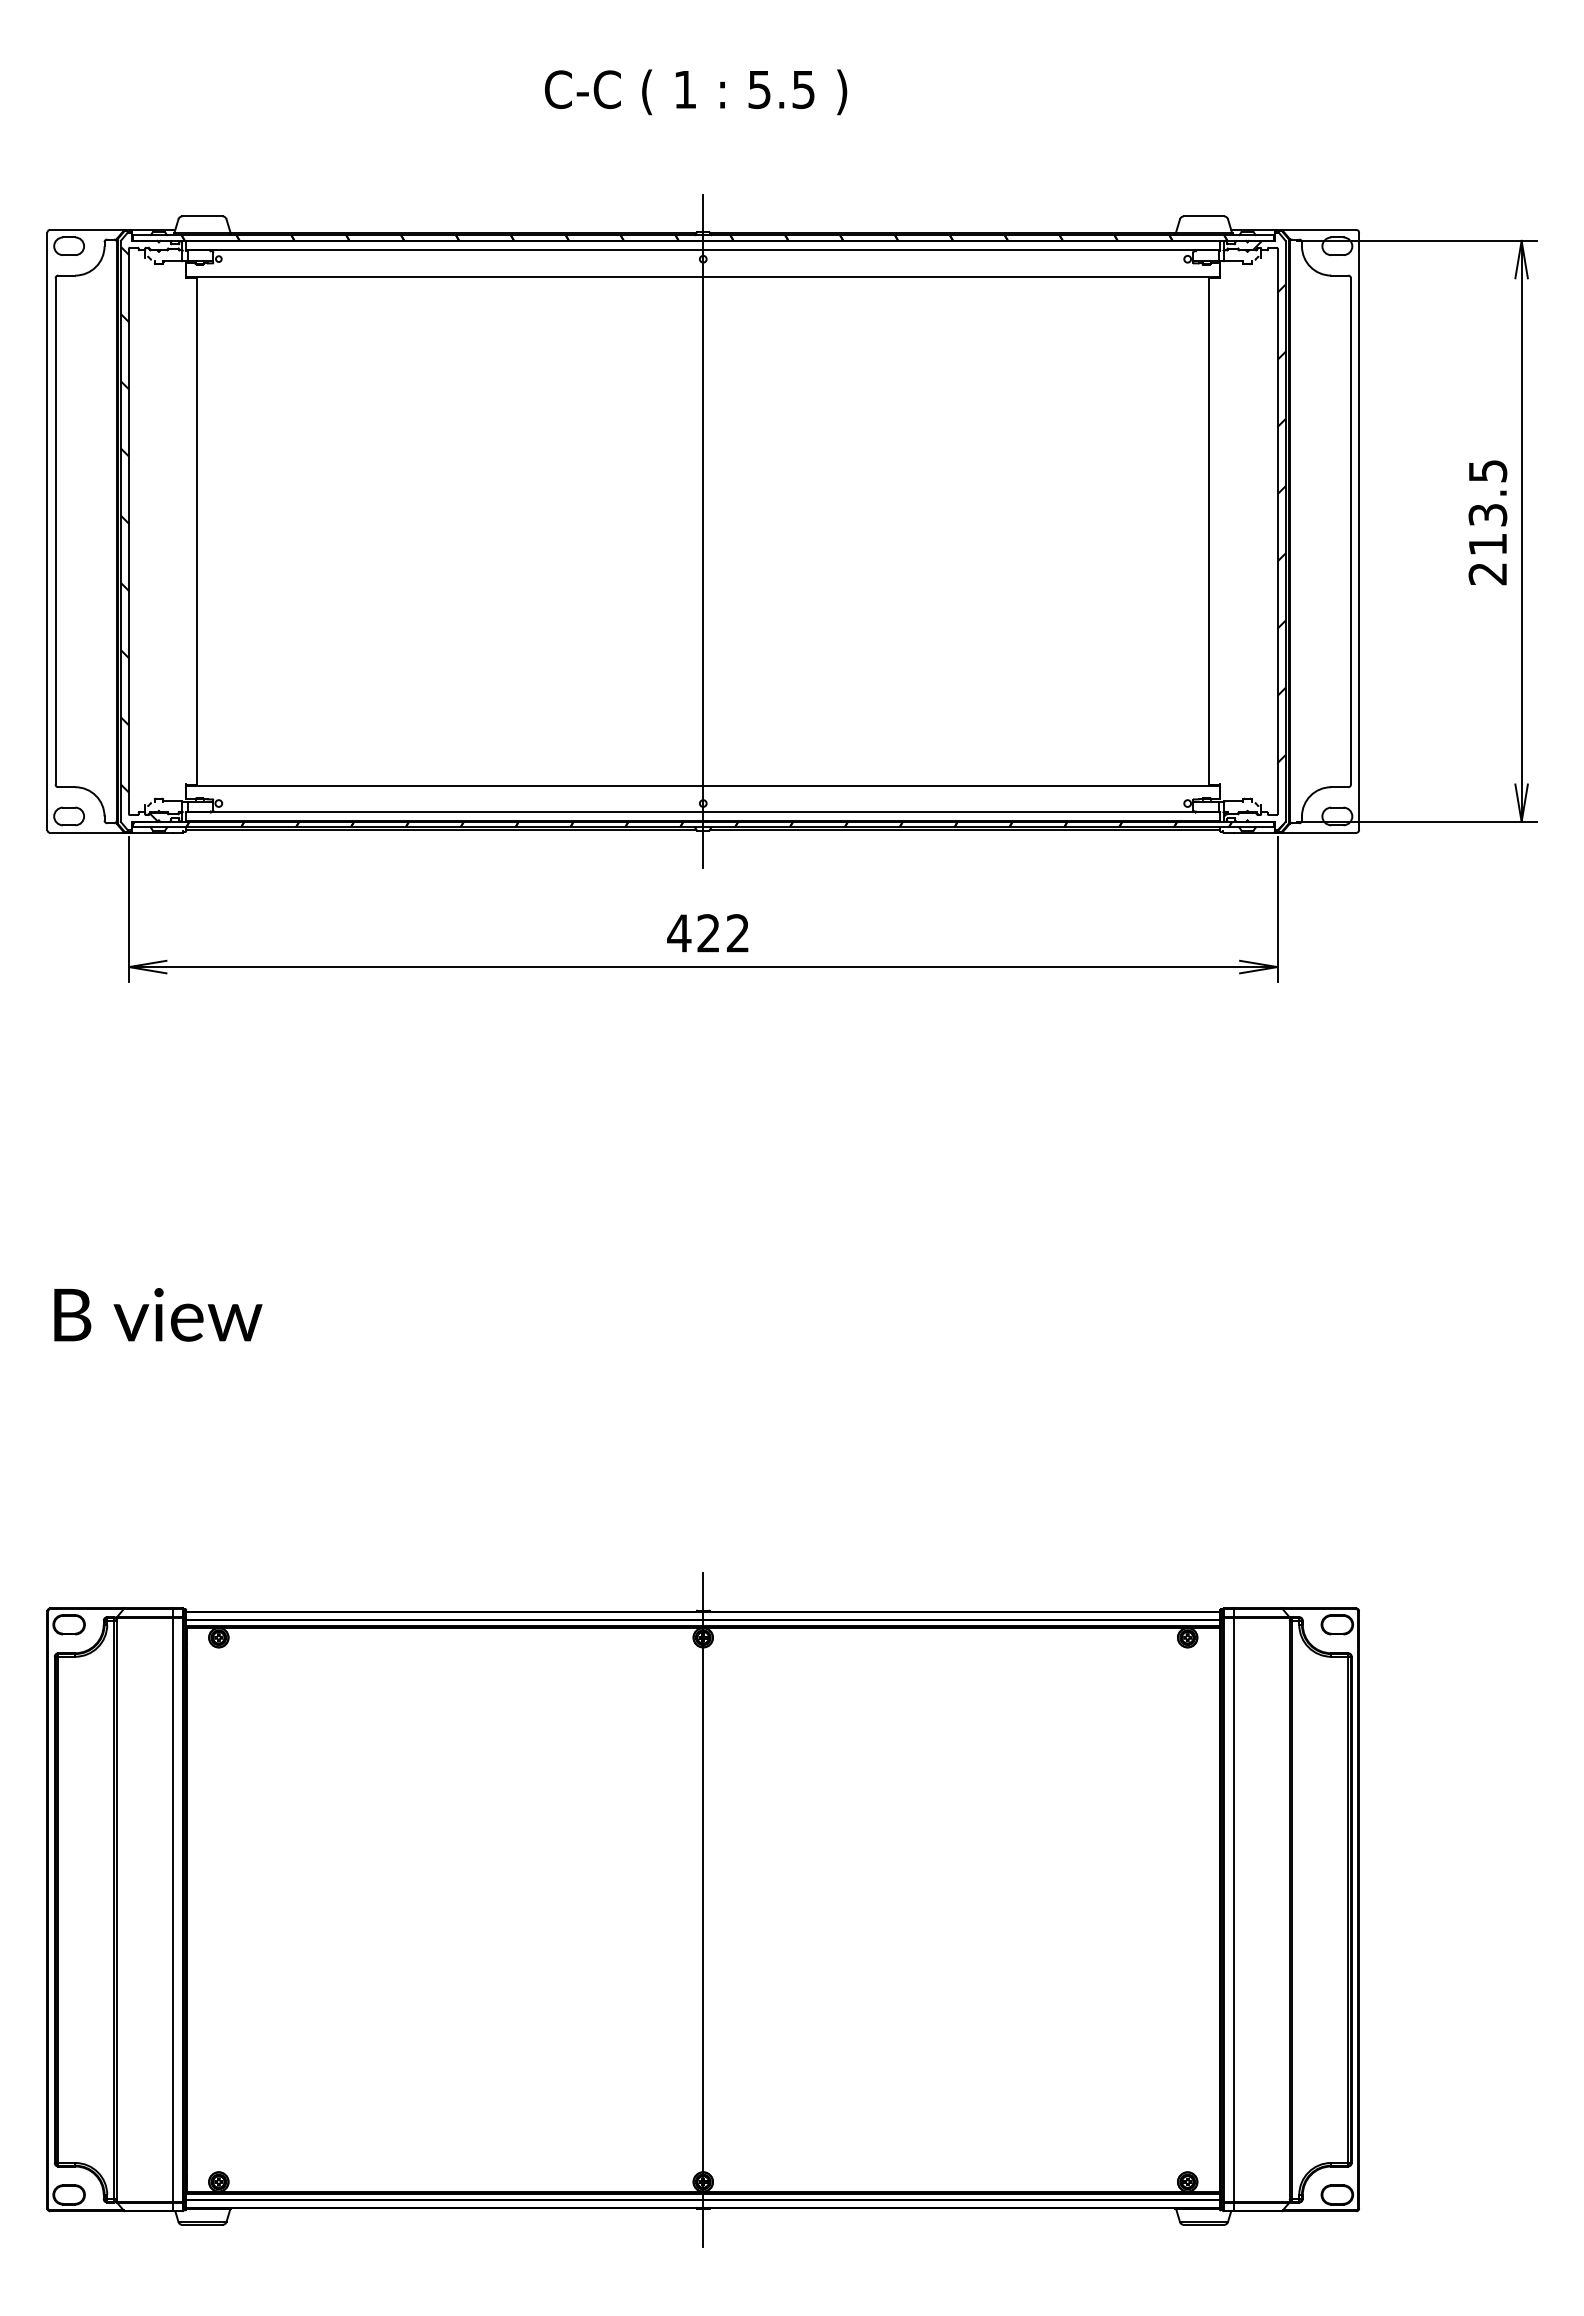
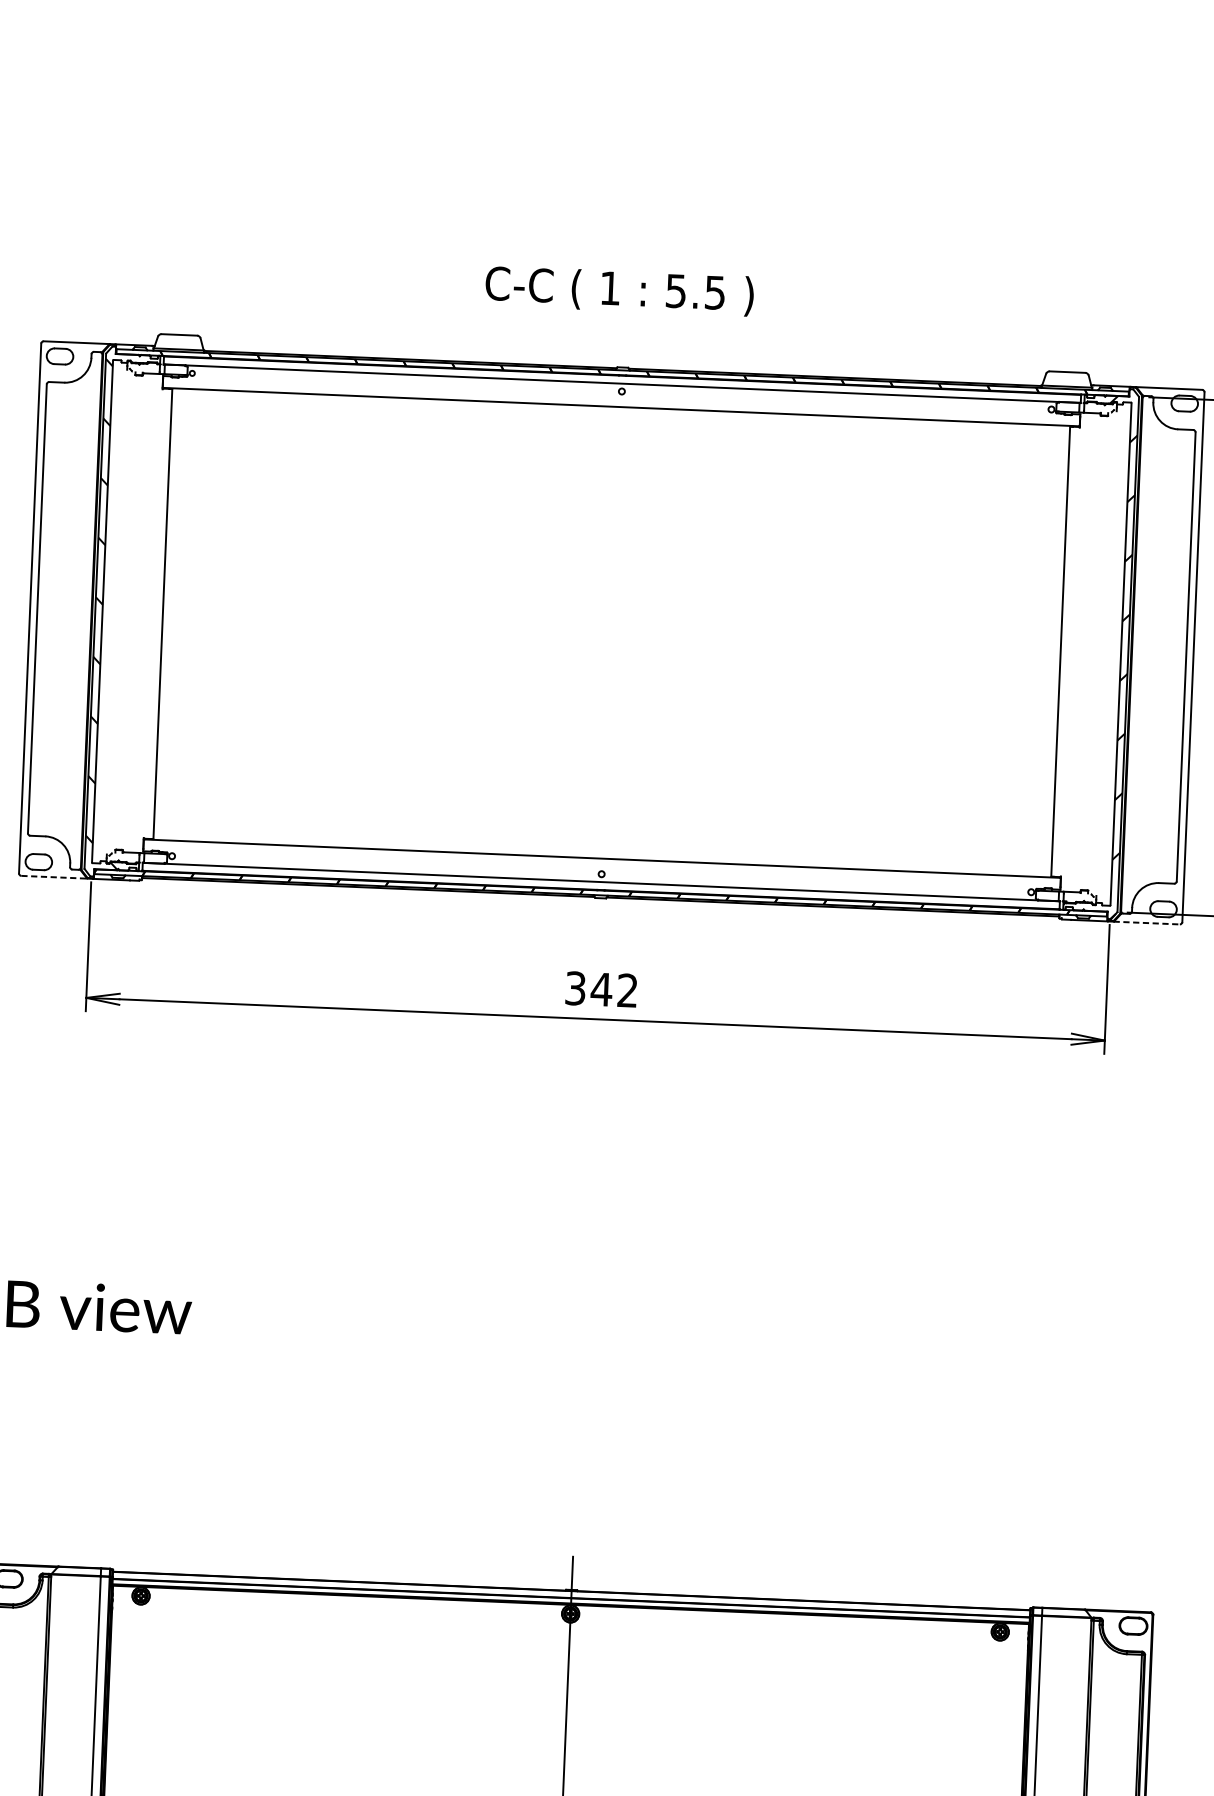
text: (696, 92) -> (620, 291), moved
line: (703, 531) -> (611, 632), removed
line: (87, 832) -> (54, 877), solid -> dashed
line: (1319, 832) -> (1147, 922), solid -> dashed
text: (693, 933) -> (588, 989), 422 -> 342

